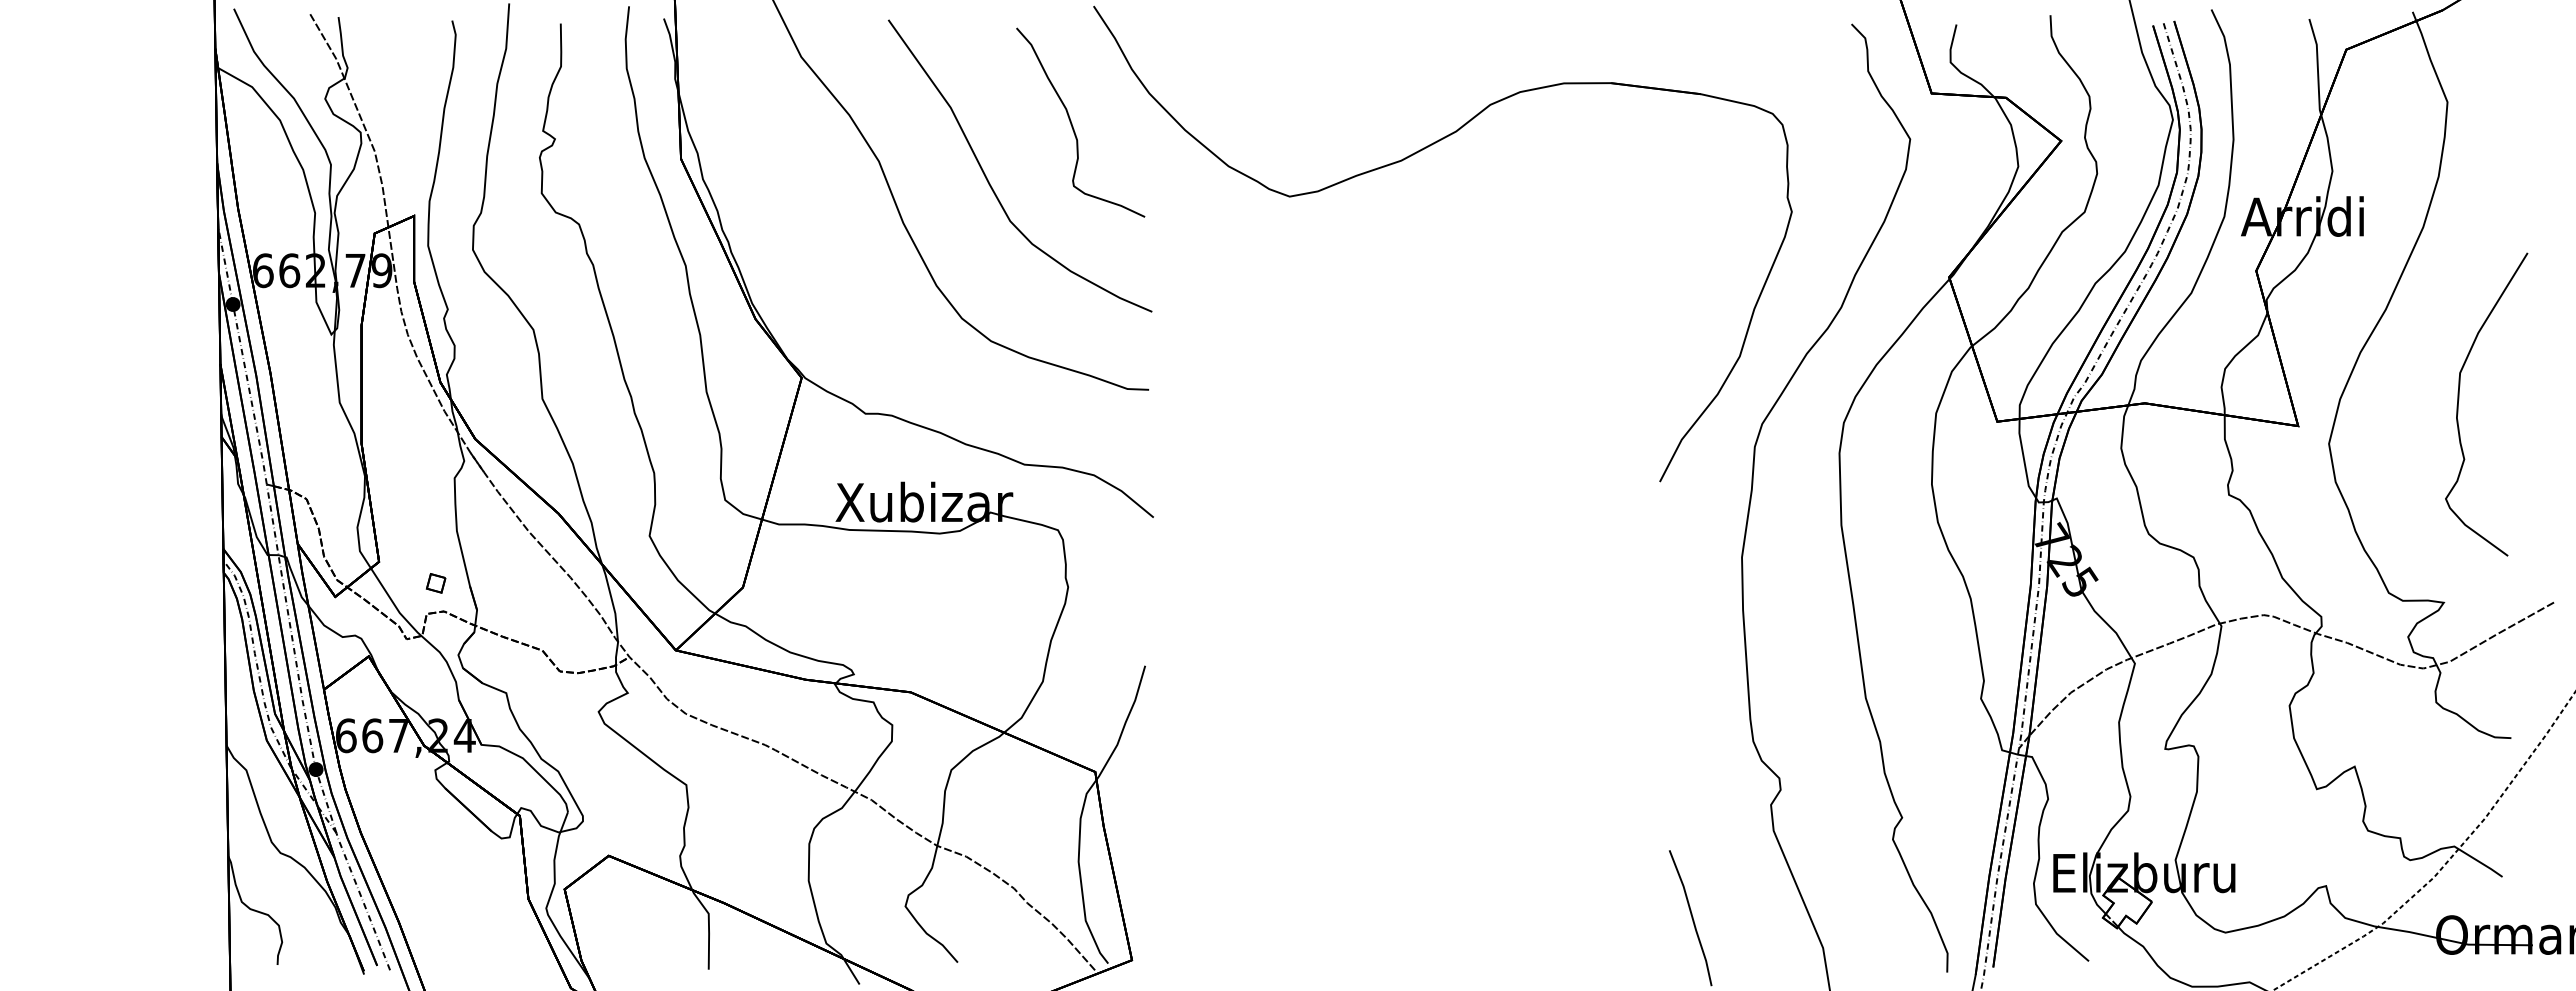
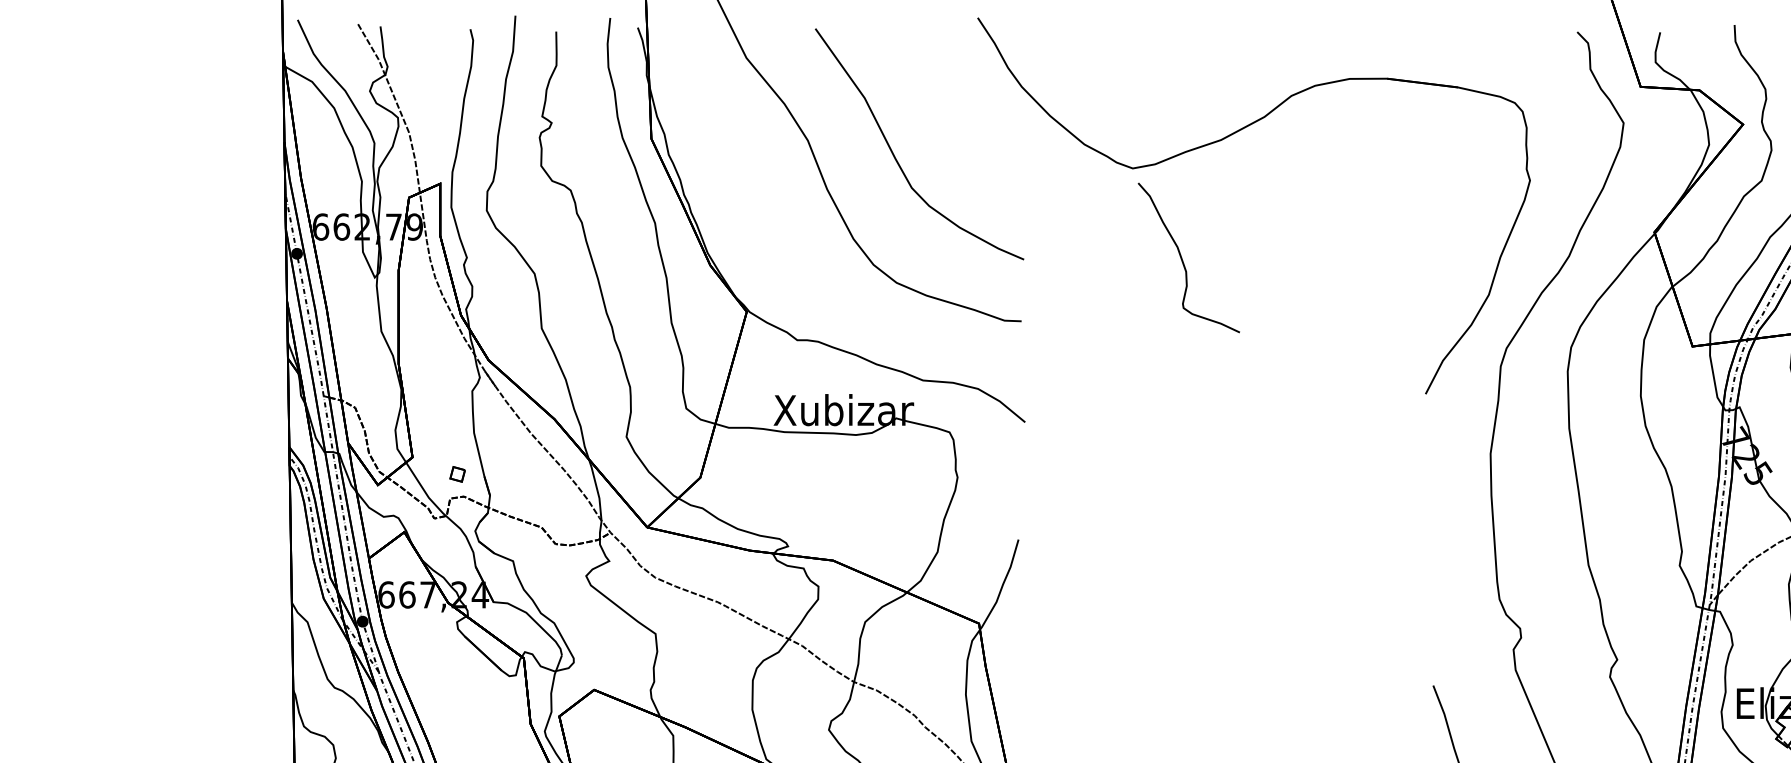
curve: (1072, 123) -> (1182, 258), moved

